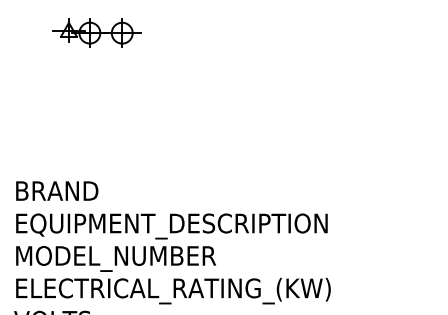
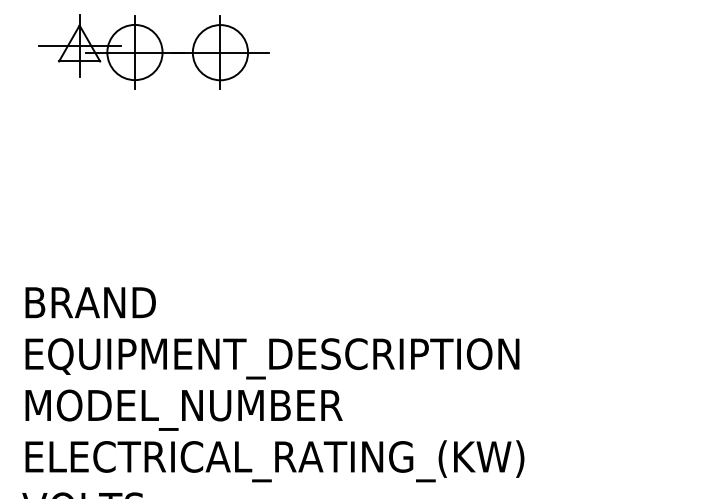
part: (96, 32) -> (152, 51), size x1.67

